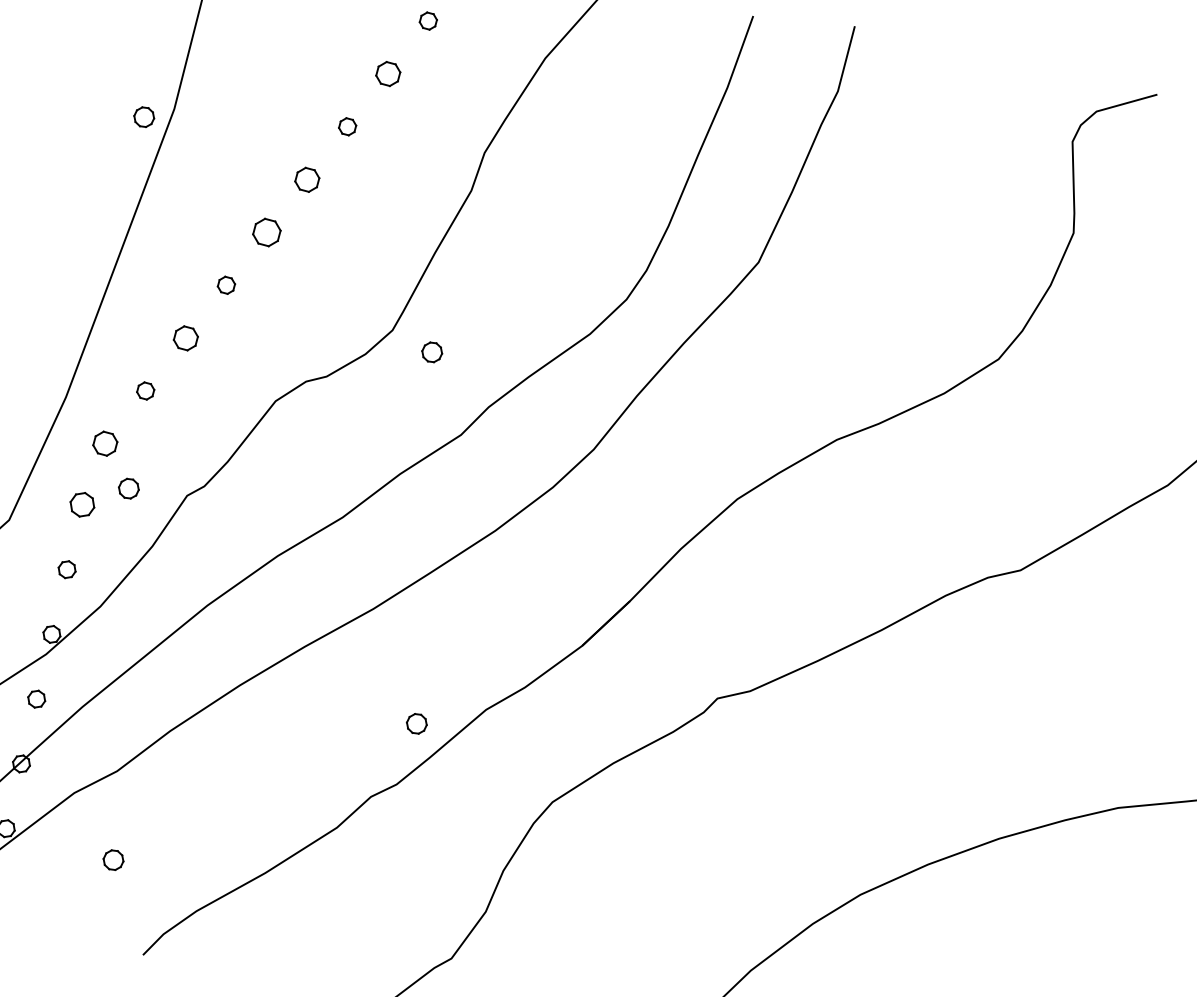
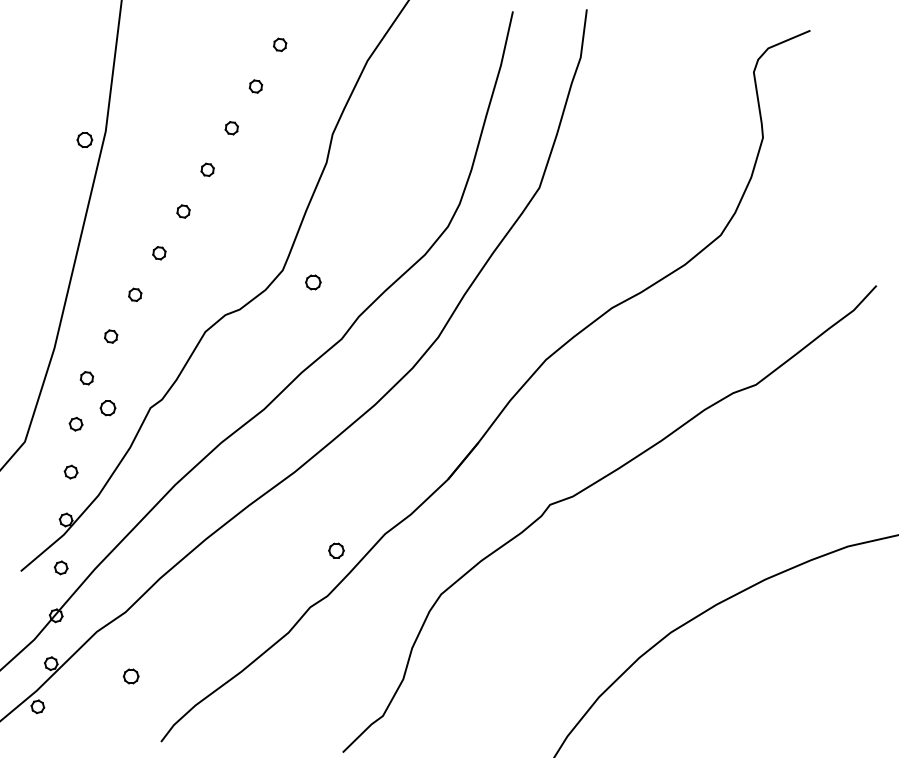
part: (387, 73) -> (255, 86), size x0.71
part: (307, 179) -> (207, 169), size x0.71
part: (266, 232) -> (183, 211), size x0.62
part: (186, 337) -> (135, 294), size x0.71
part: (104, 444) -> (86, 378), size x0.71
part: (81, 505) -> (75, 424), size x0.71

